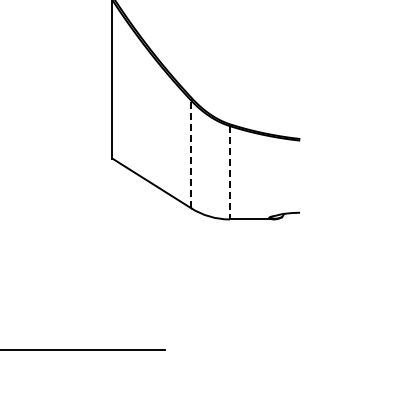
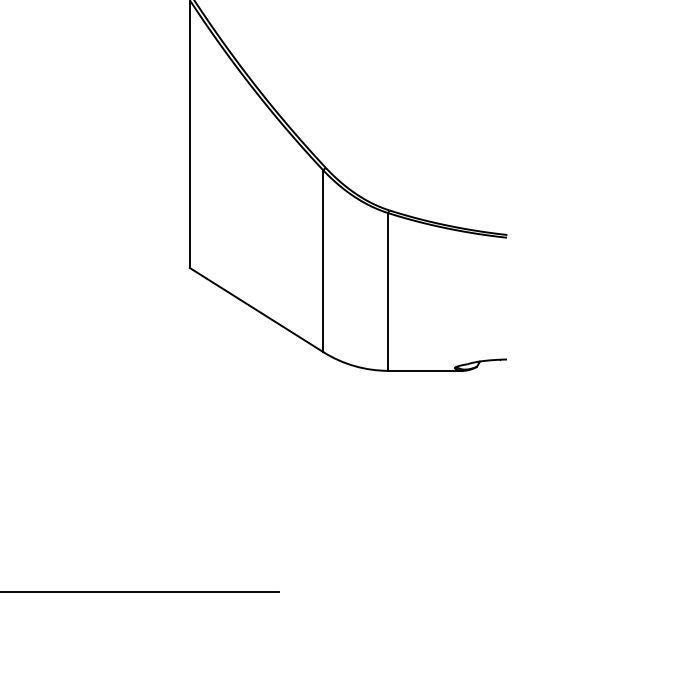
line: (191, 154) -> (323, 261), dashed -> solid
line: (229, 172) -> (387, 291), dashed -> solid

